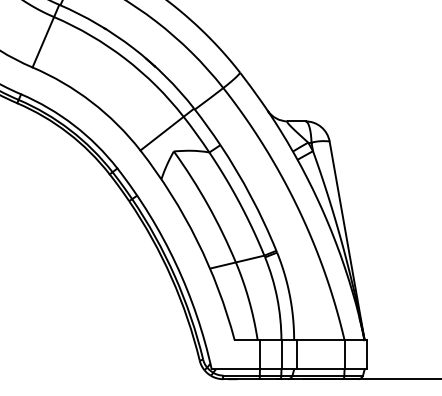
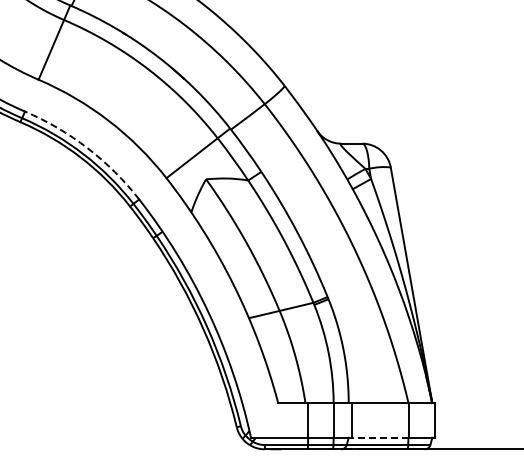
arc: (73, 125) -> (87, 148), solid -> dashed
line: (320, 369) -> (380, 437), solid -> dashed

